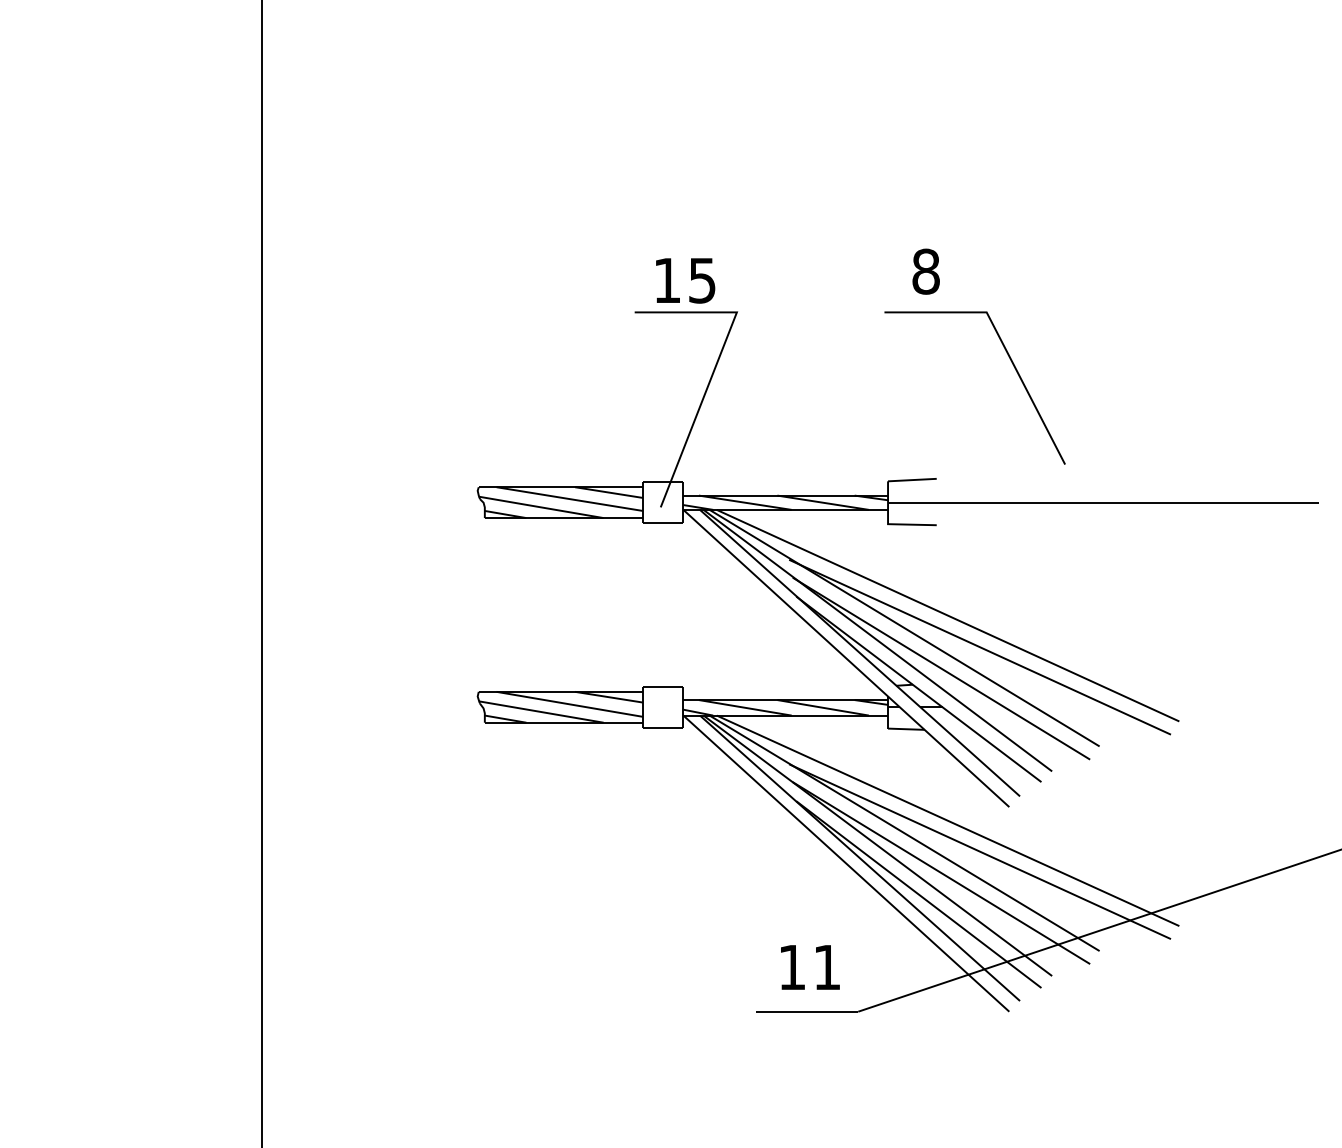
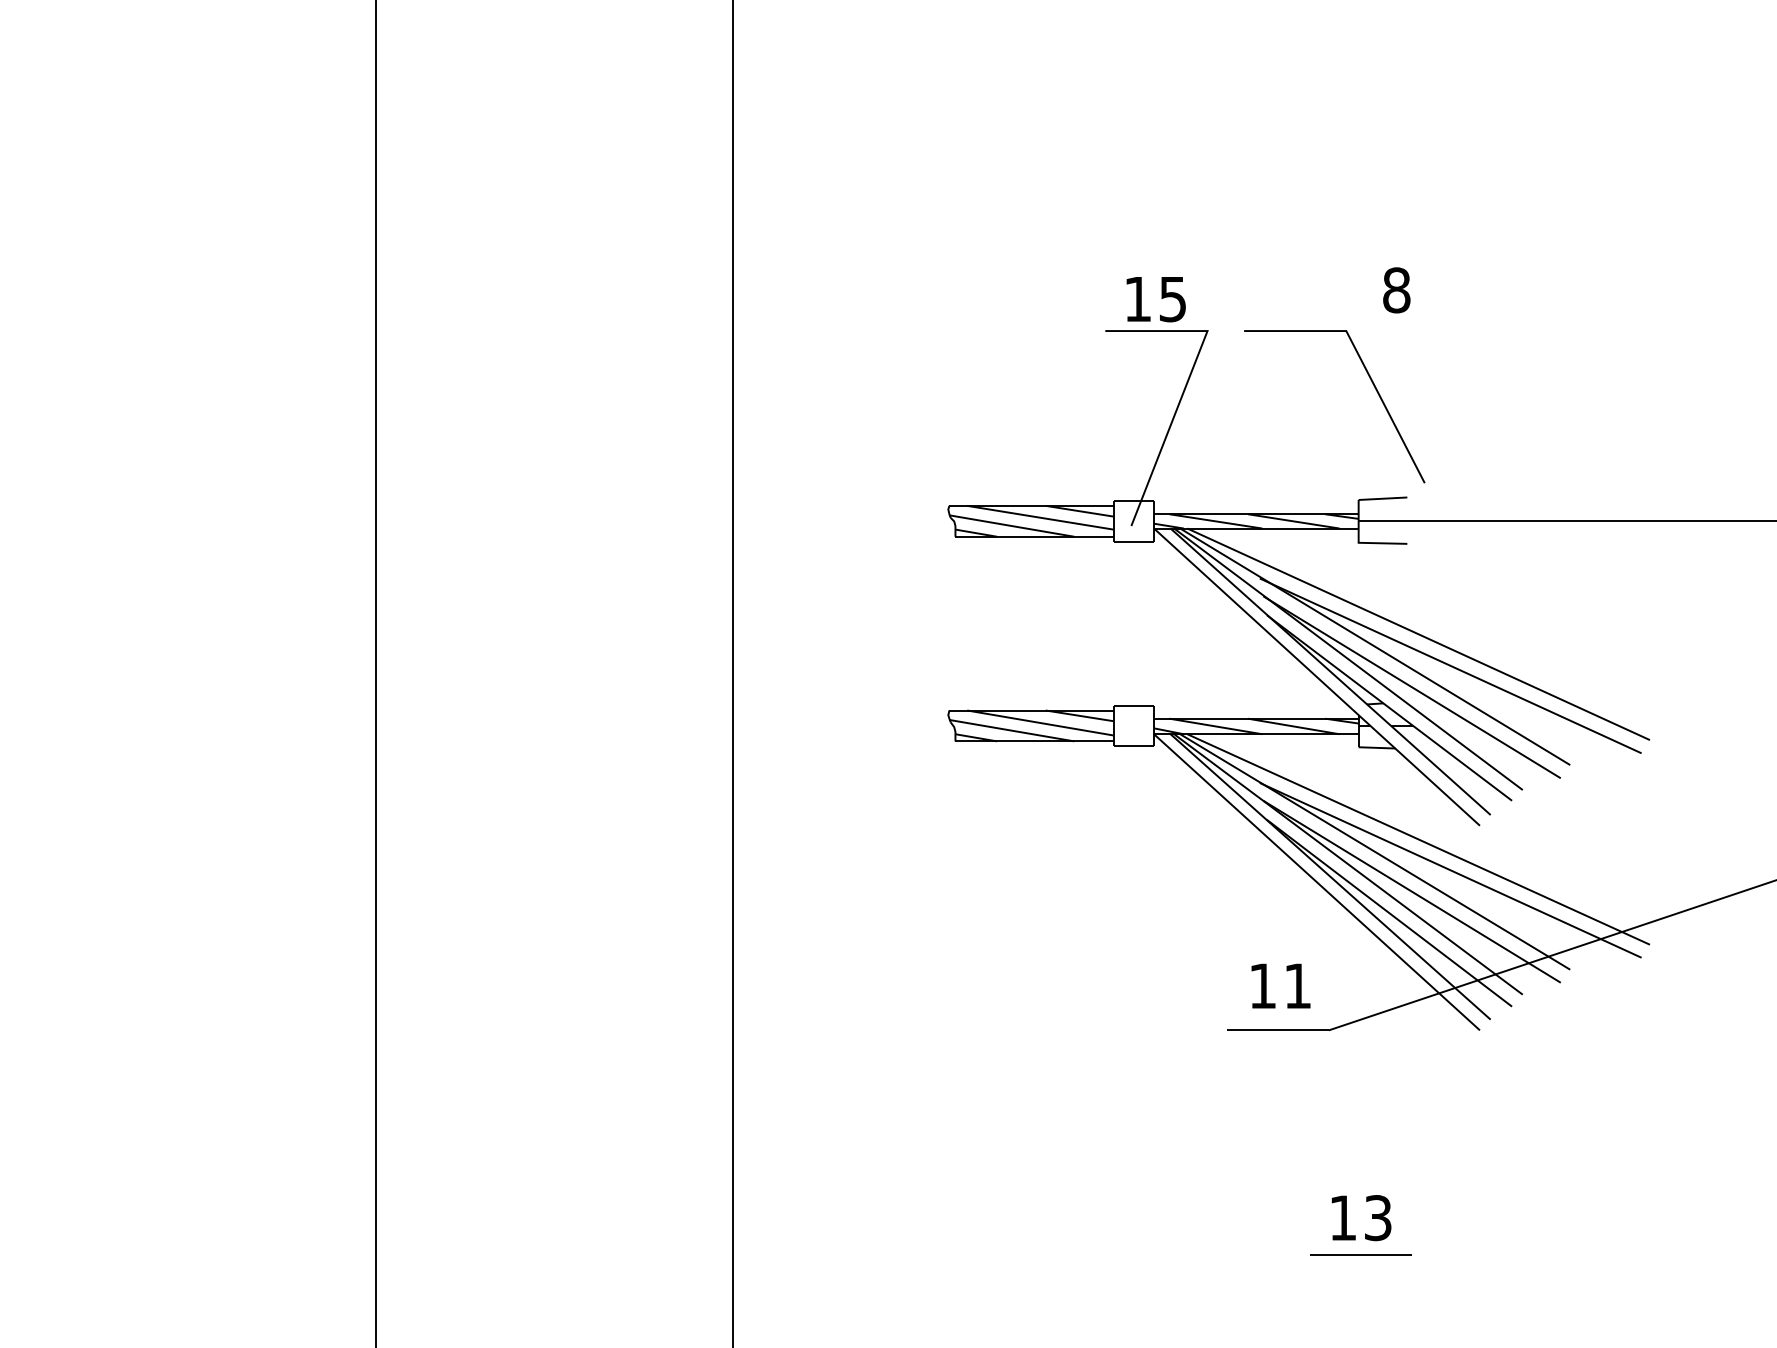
line: (1013, 367) -> (1373, 386), moved

